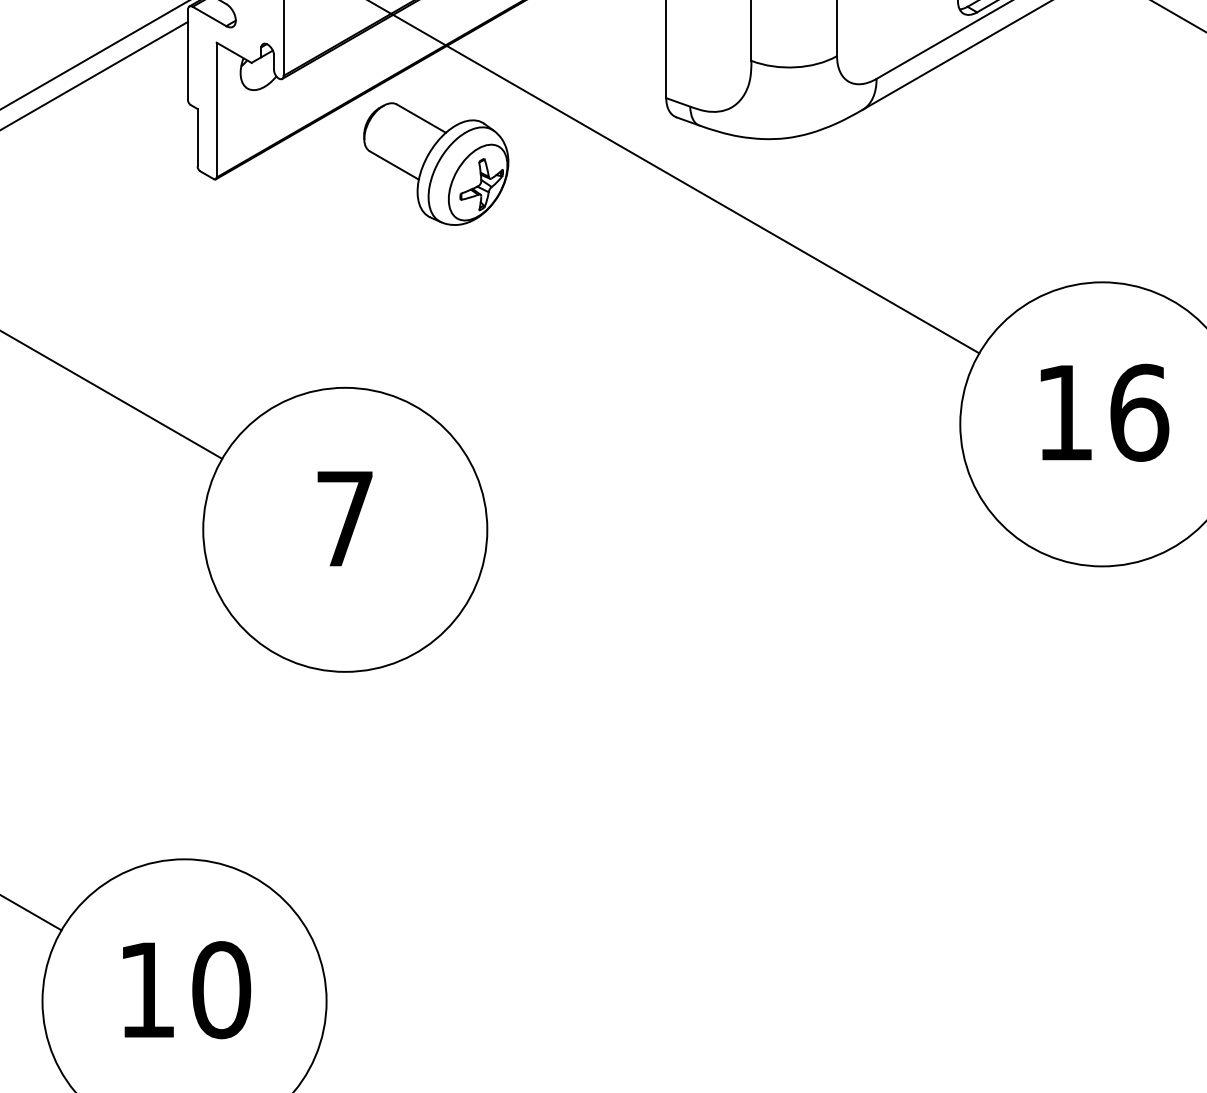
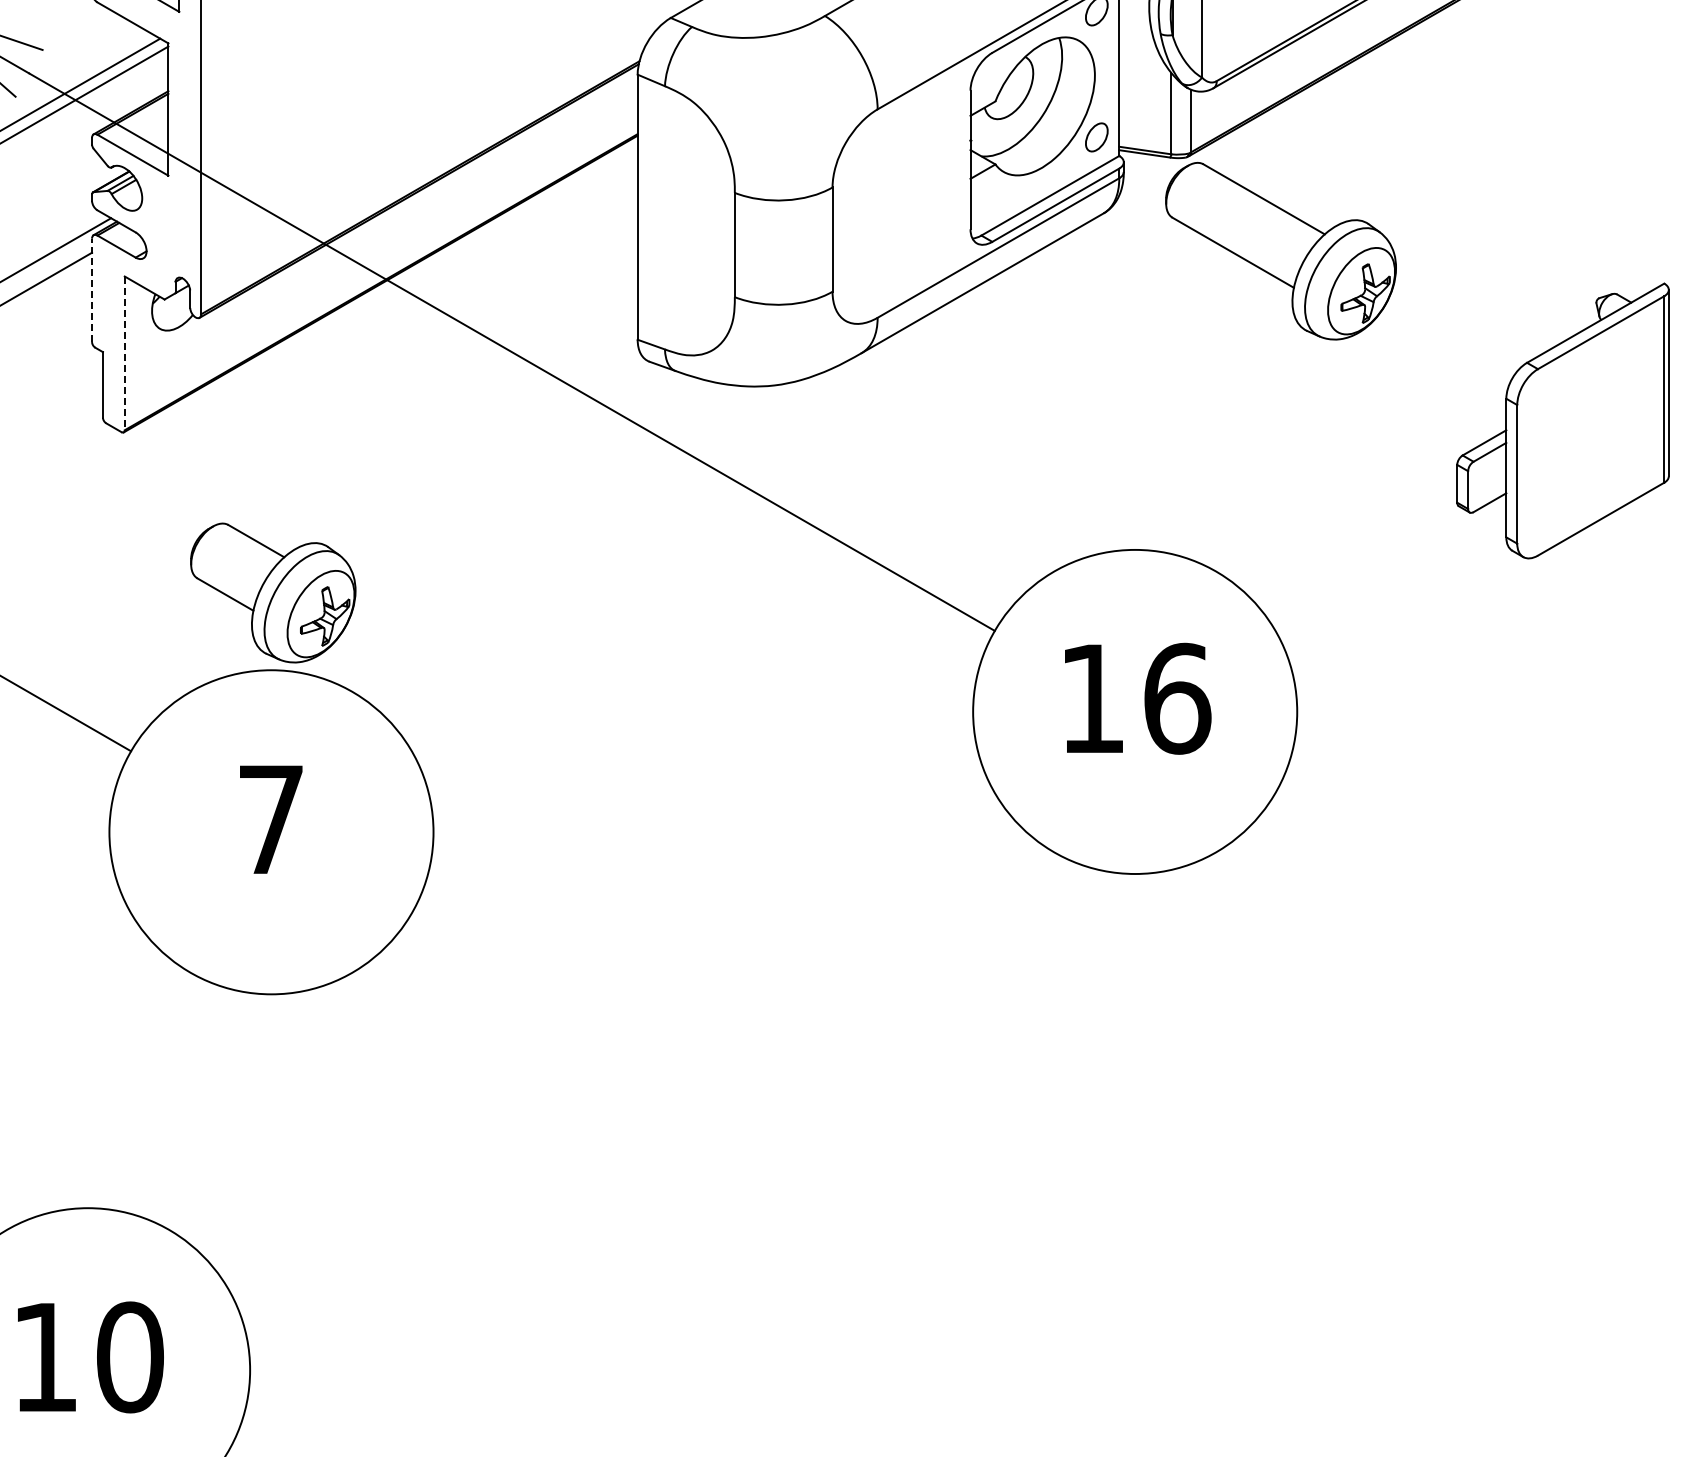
line: (188, 54) -> (92, 290), solid -> dashed
line: (216, 110) -> (124, 353), solid -> dashed
part: (436, 163) -> (273, 592), moved

